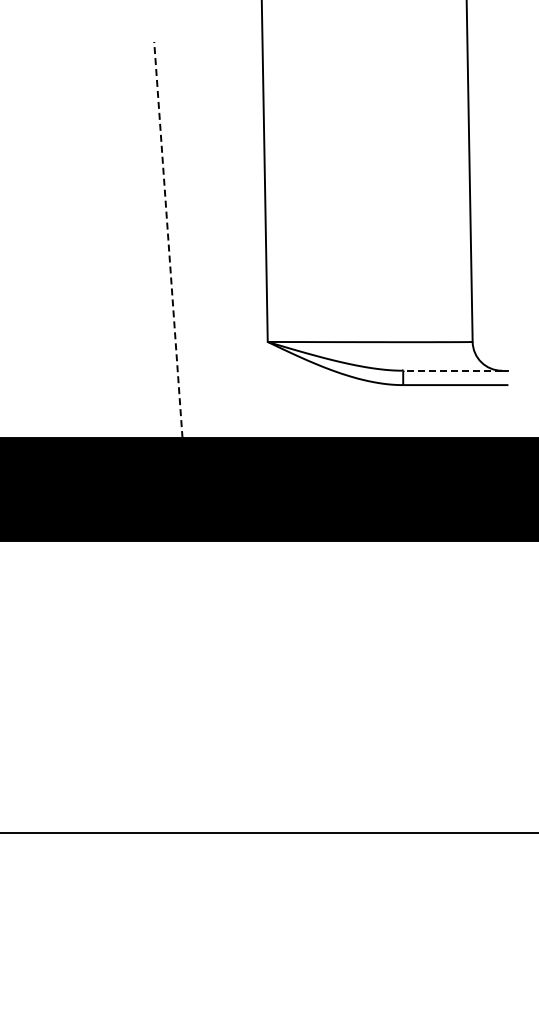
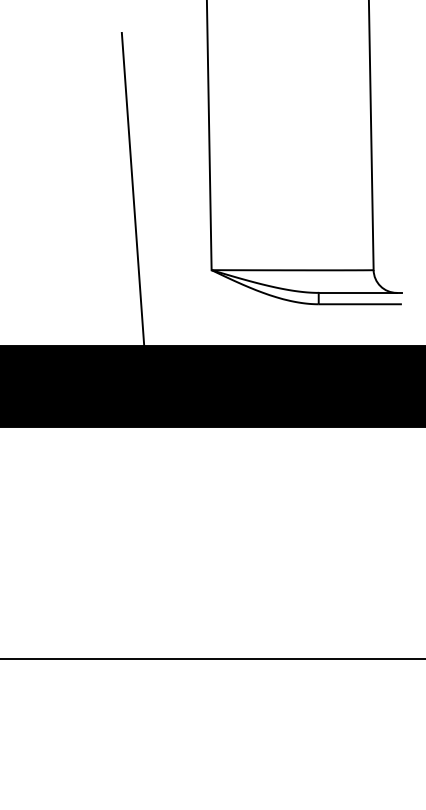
line: (168, 240) -> (133, 189), dashed -> solid
line: (452, 370) -> (357, 292), dashed -> solid

